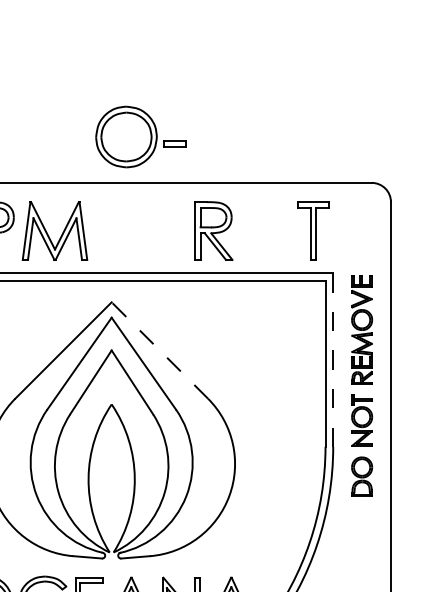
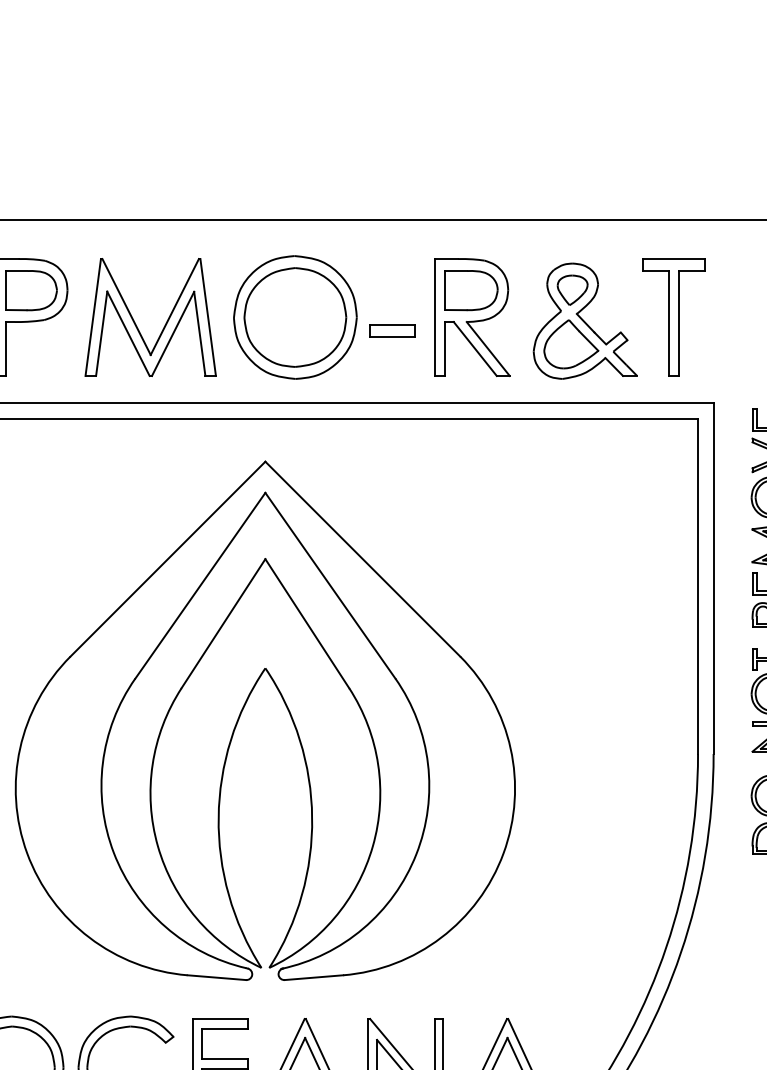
part: (140, 136) -> (323, 316), moved
part: (269, 232) -> (584, 320), added
line: (159, 350) -> (362, 559), dashed -> solid
line: (333, 360) -> (714, 579), dashed -> solid

